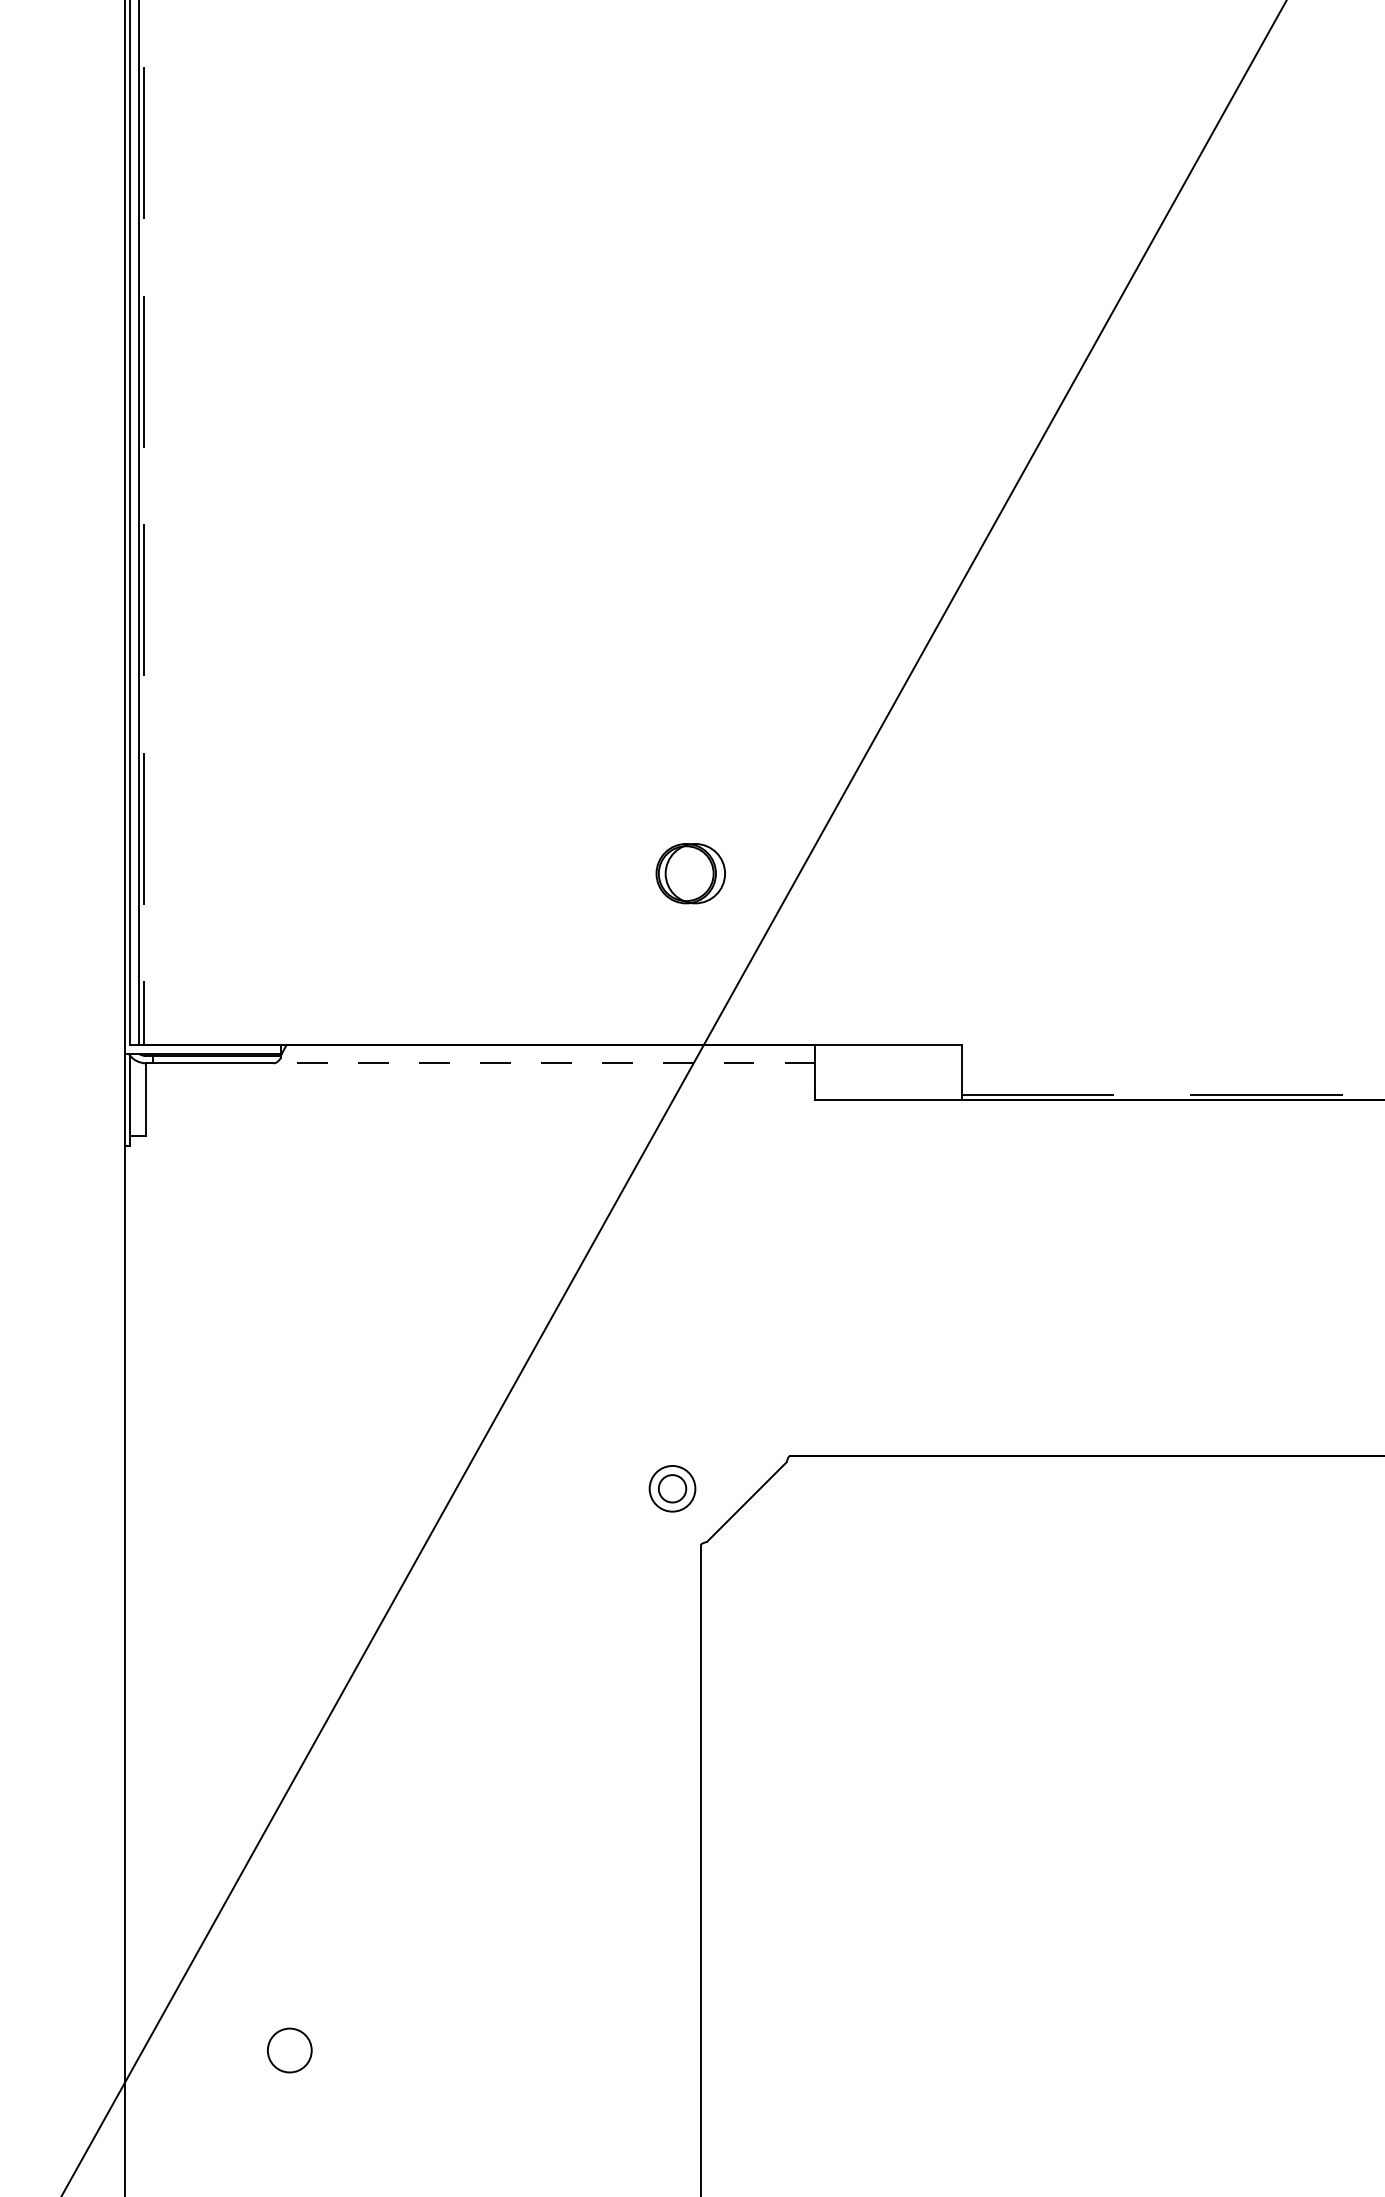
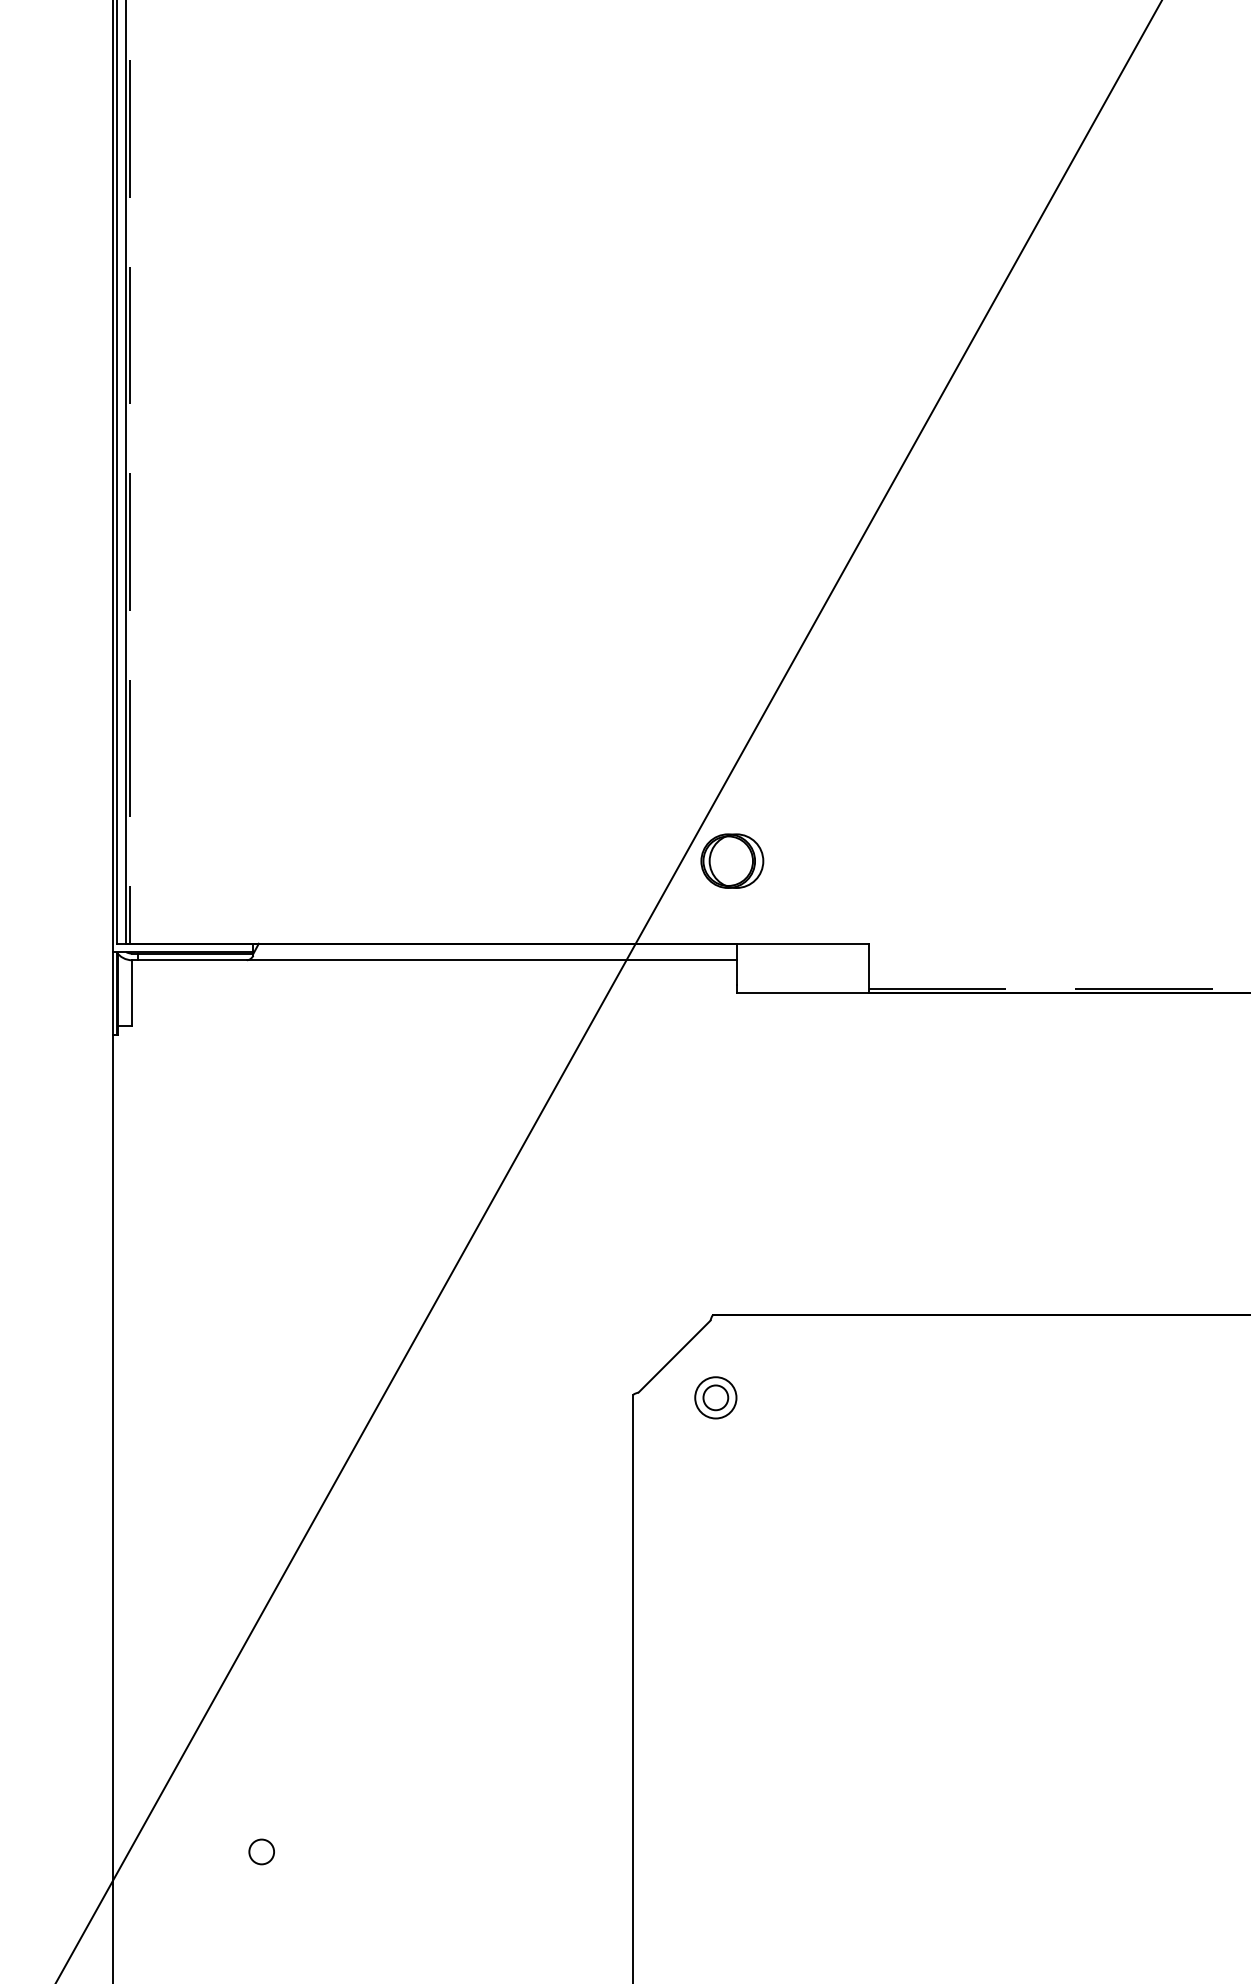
part: (690, 873) -> (732, 861), moved
line: (544, 1063) -> (491, 960), dashed -> solid
part: (672, 1488) -> (715, 1397), moved
circle: (289, 2050) -> (261, 1851), size x0.62

